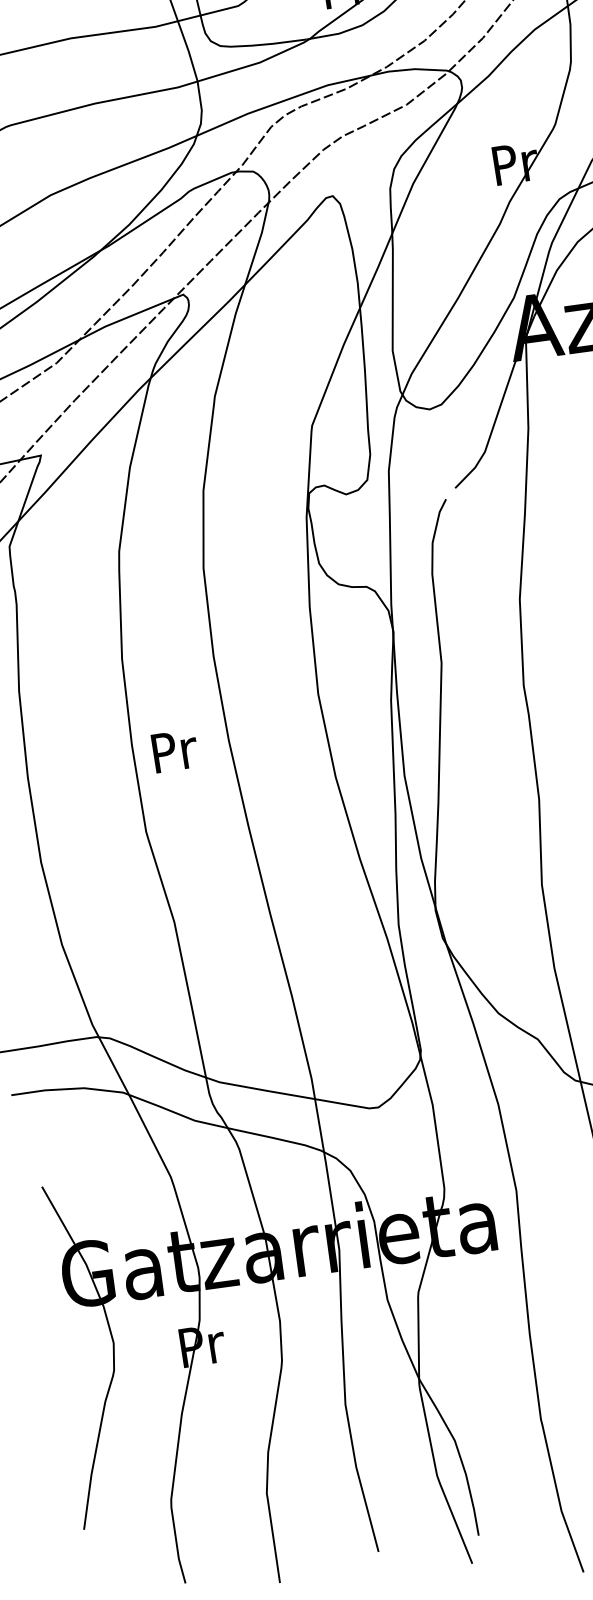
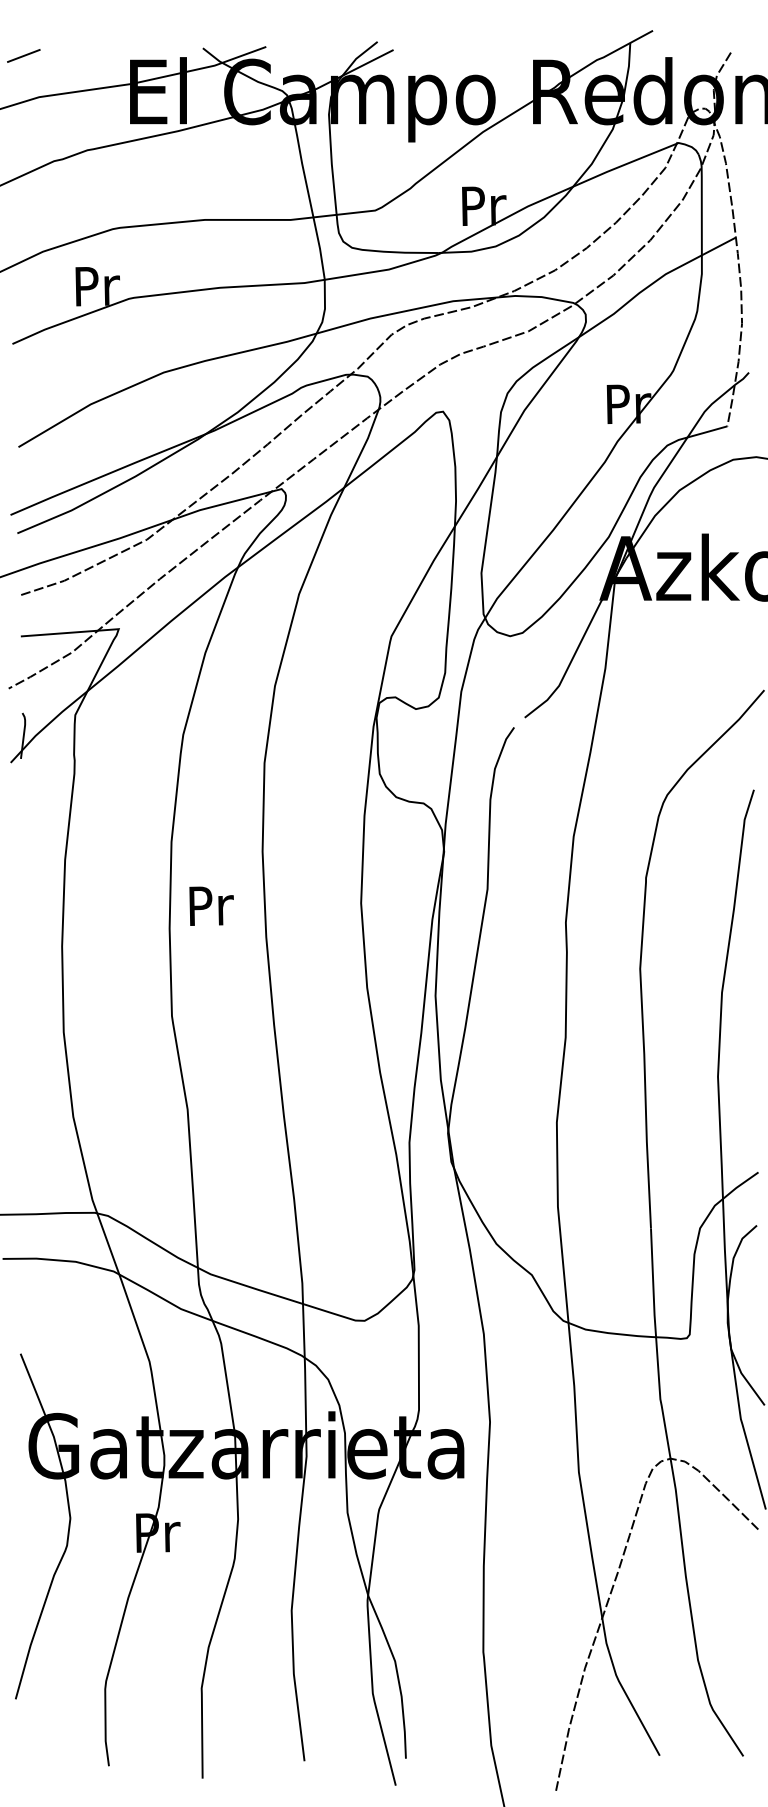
text: (174, 750) -> (211, 905), moved

